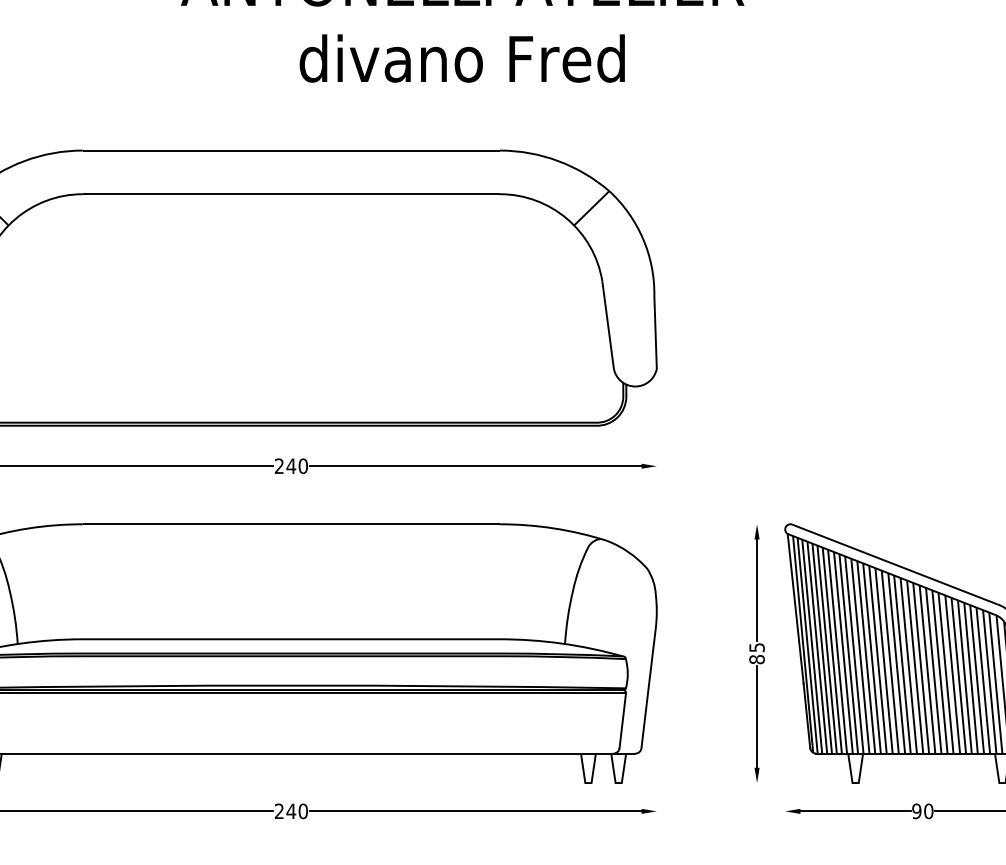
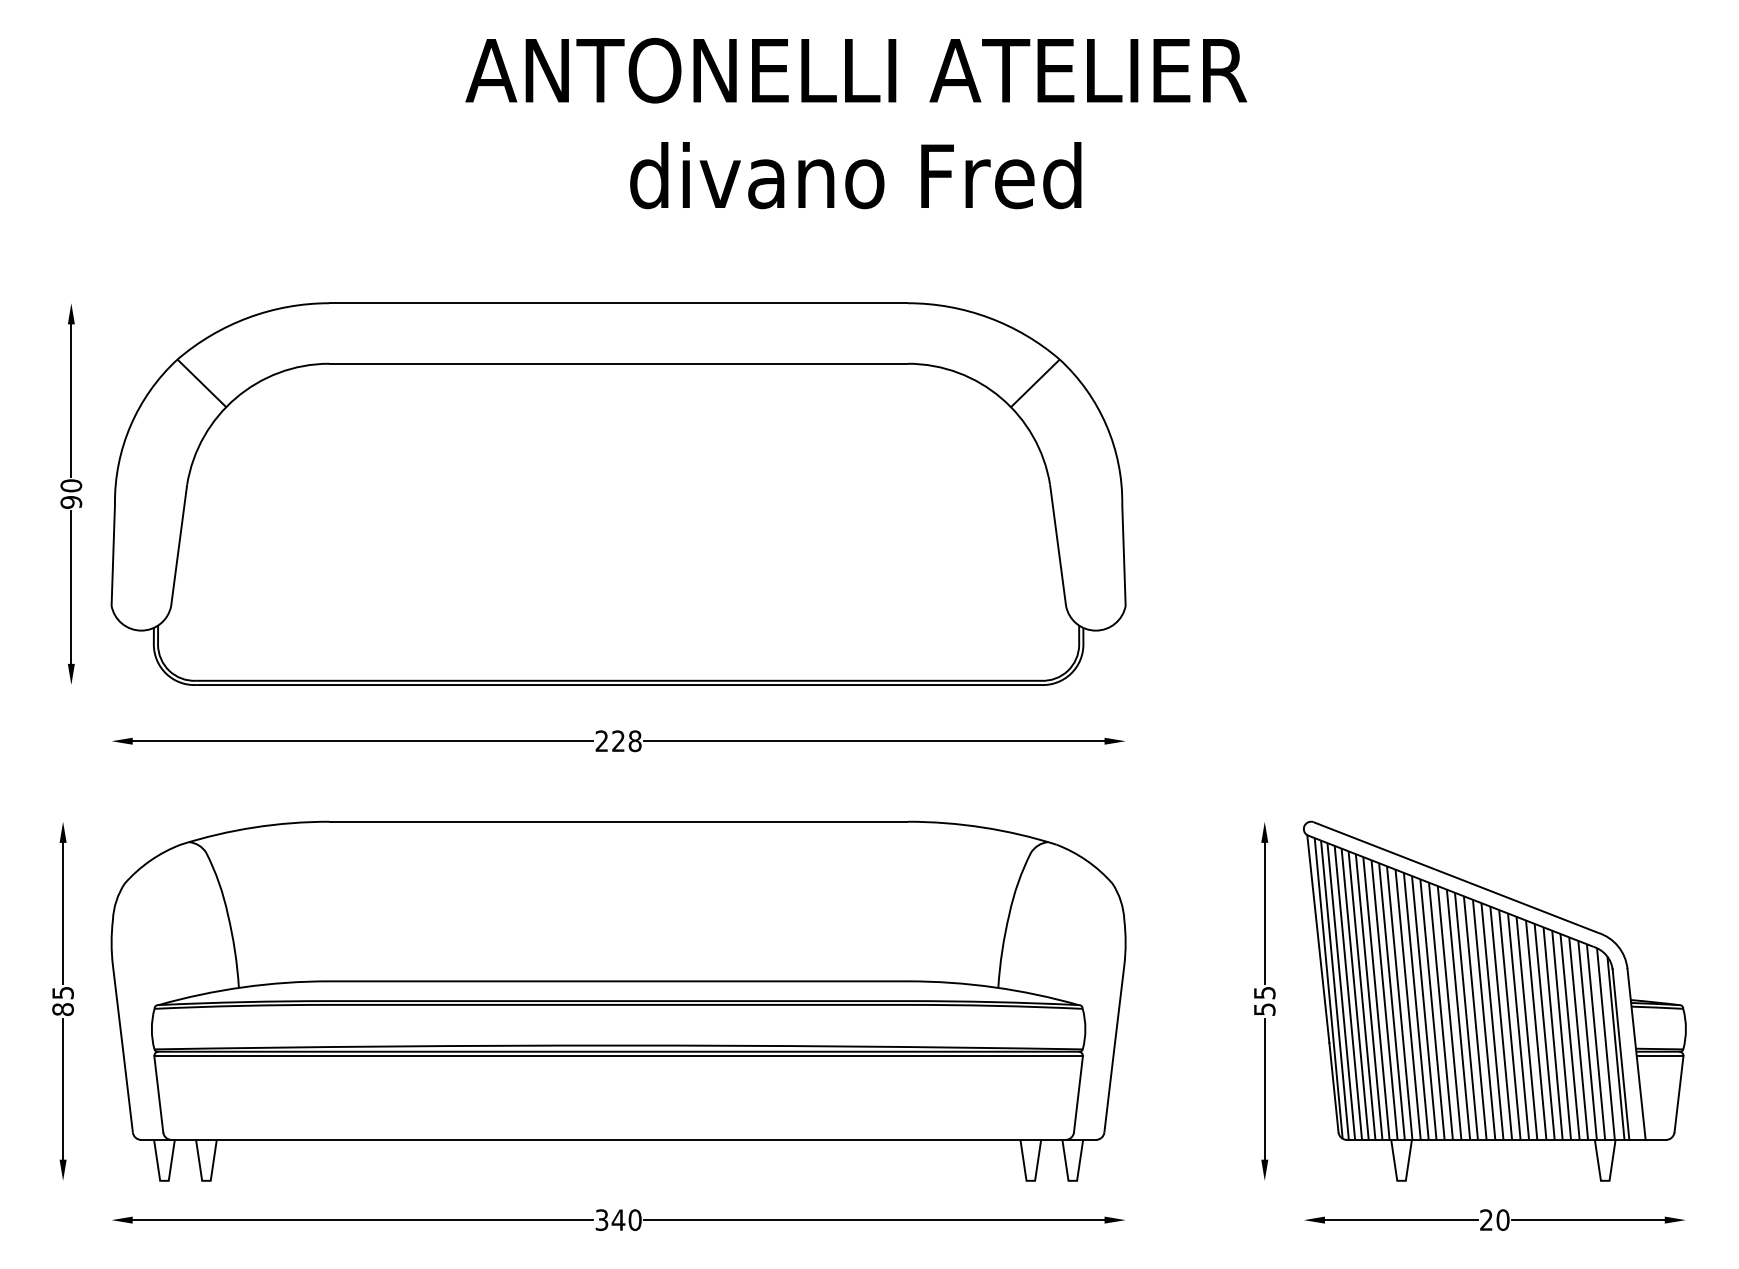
text: (297, 465) -> (626, 740), 240 -> 228
text: (756, 659) -> (1264, 1009), 85 -> 55
text: (279, 810) -> (601, 1219), 240 -> 340
text: (916, 810) -> (1486, 1219), 90 -> 20

